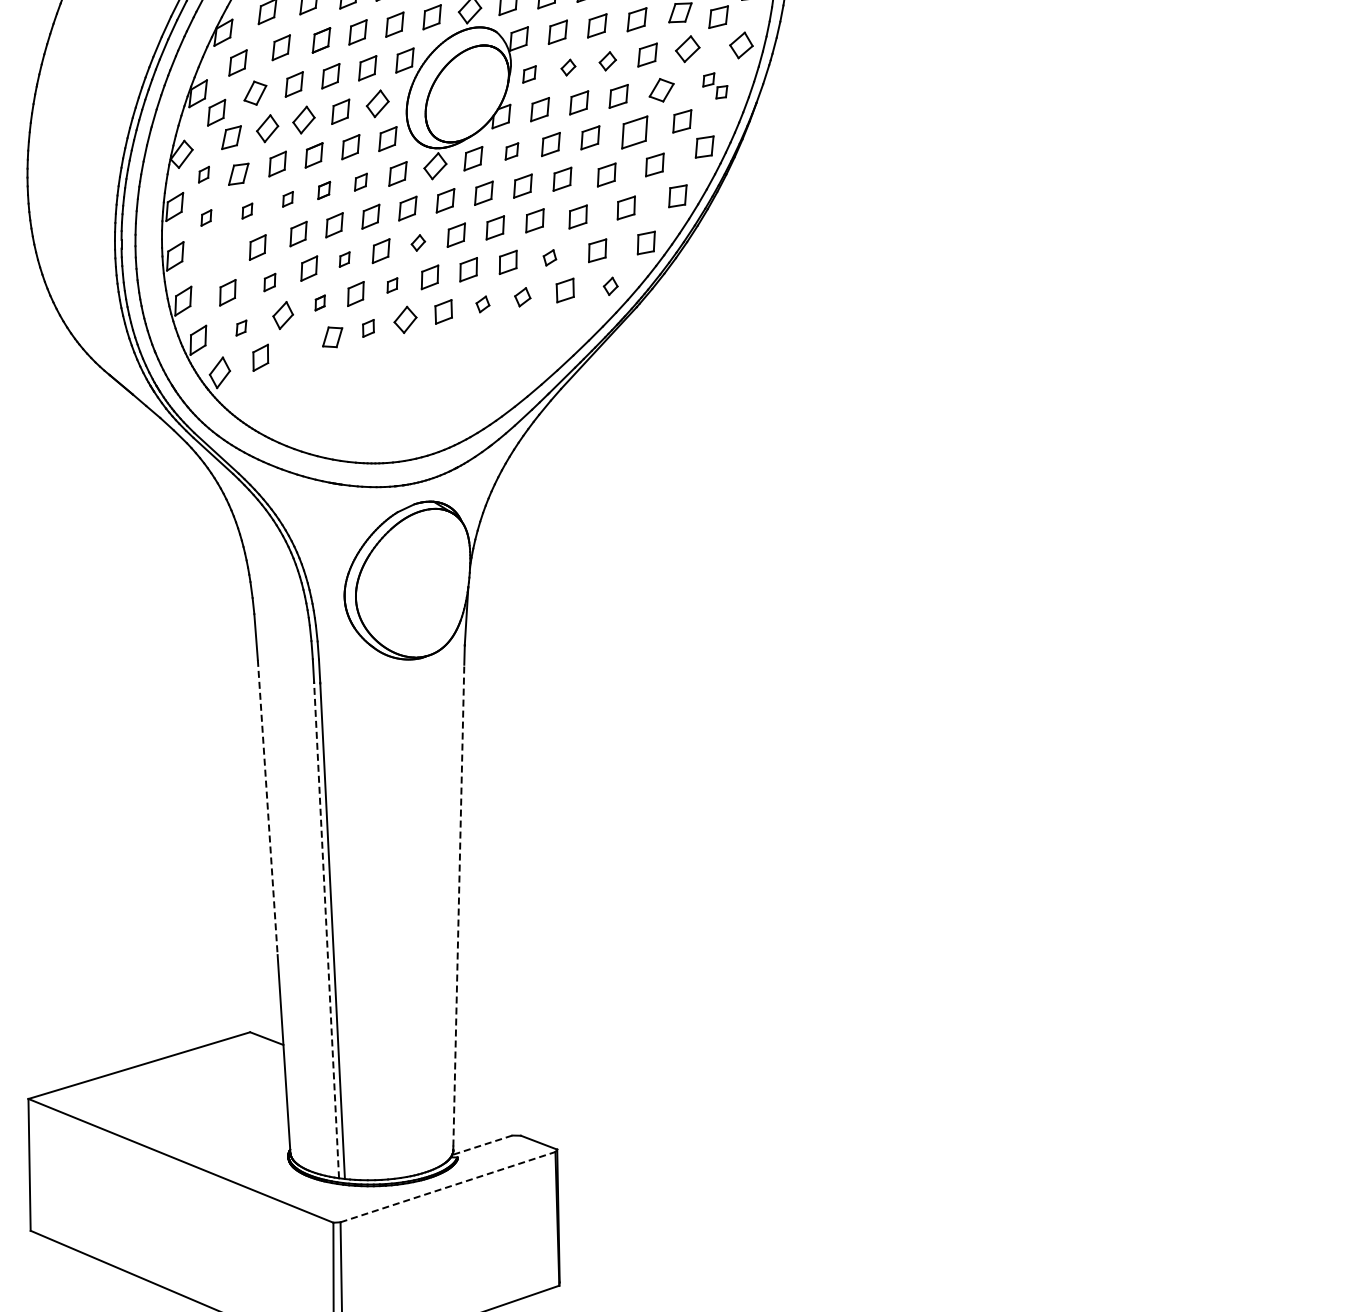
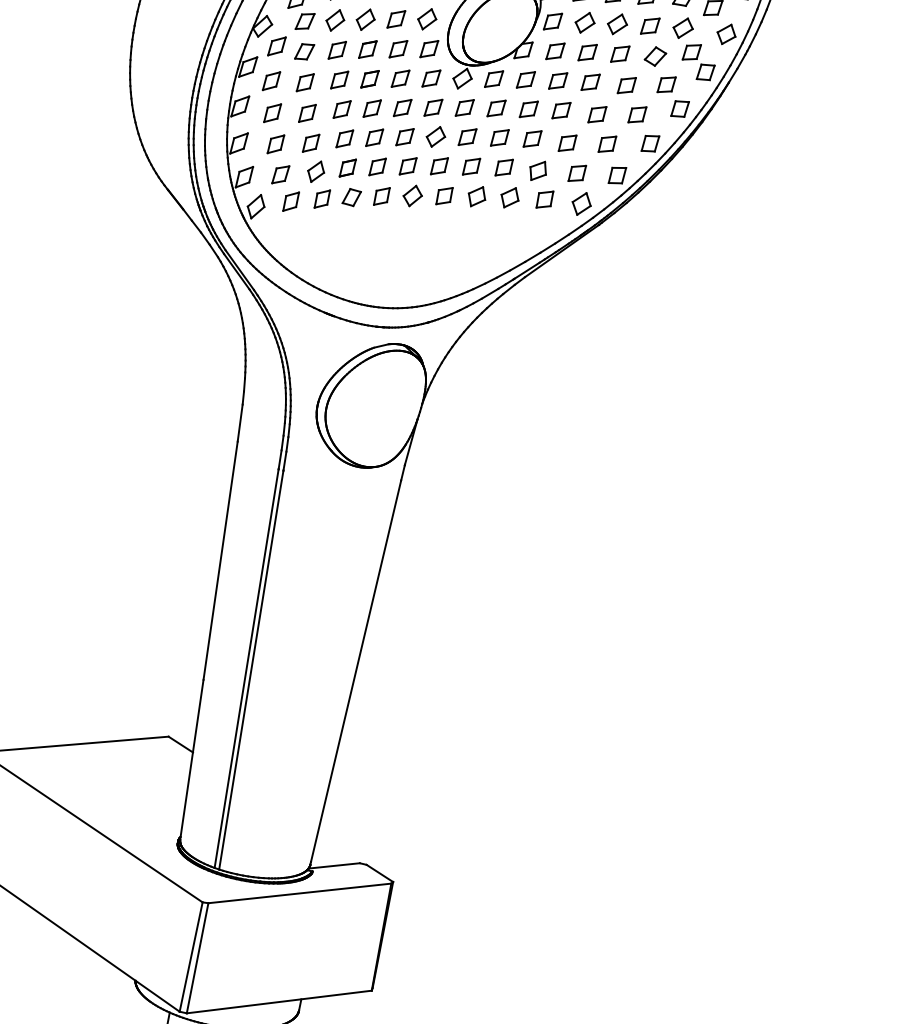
part: (607, 61) -> (617, 24), size x1.43
part: (568, 67) -> (585, 22), size x1.67
part: (529, 74) -> (552, 21), size x1.43
part: (715, 85) -> (699, 61), size x1.67
part: (634, 132) -> (626, 85), size x0.71
part: (511, 151) -> (525, 79), size x1.43
part: (203, 174) -> (276, 46), size x1.67
part: (360, 182) -> (400, 79), size x1.43
part: (323, 190) -> (369, 79), size x1.43
part: (287, 199) -> (339, 80), size x1.67
part: (247, 210) -> (305, 82), size x1.67
part: (206, 217) -> (271, 80), size x1.67
part: (418, 242) -> (436, 136), size x1.67
part: (215, 255) -> (272, 112), added
part: (549, 257) -> (537, 170), size x1.67
part: (344, 259) -> (374, 137), size x1.67
part: (269, 282) -> (310, 143), size x1.43
part: (392, 285) -> (408, 166), size x1.67
part: (610, 286) -> (581, 204), size x1.67
part: (522, 297) -> (509, 197), size x1.43
part: (319, 302) -> (347, 167), size x1.67
part: (482, 304) -> (476, 196), size x1.67
part: (241, 327) -> (280, 174), size x1.67
part: (368, 328) -> (381, 196), size x1.43
part: (297, 346) -> (322, 198), added
line: (267, 807) -> (220, 560), dashed -> solid
line: (458, 905) -> (355, 671), dashed -> solid
line: (326, 930) -> (246, 668), dashed -> solid
line: (482, 1145) -> (334, 866), dashed -> solid
line: (448, 1186) -> (300, 892), dashed -> solid

